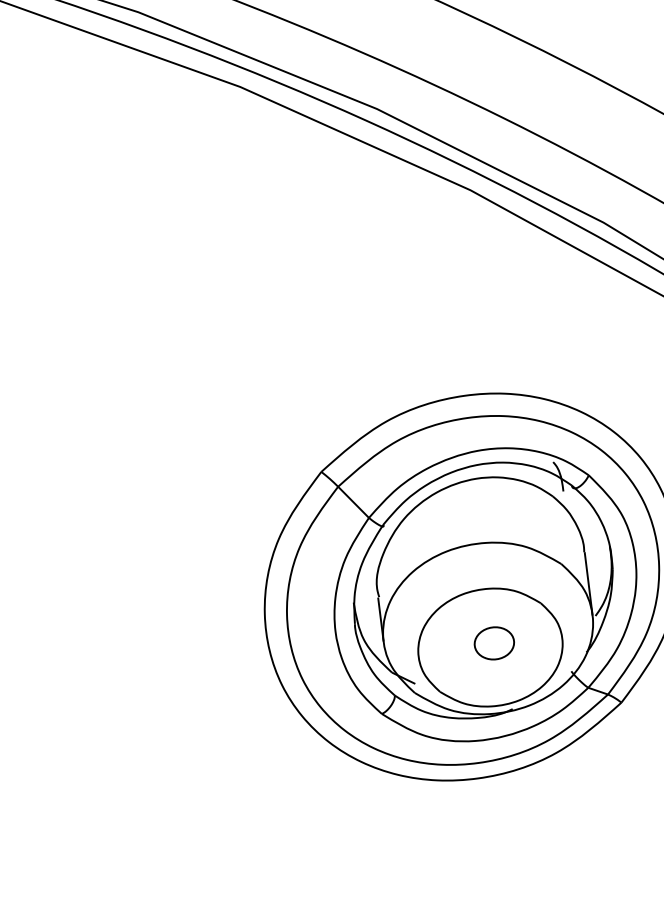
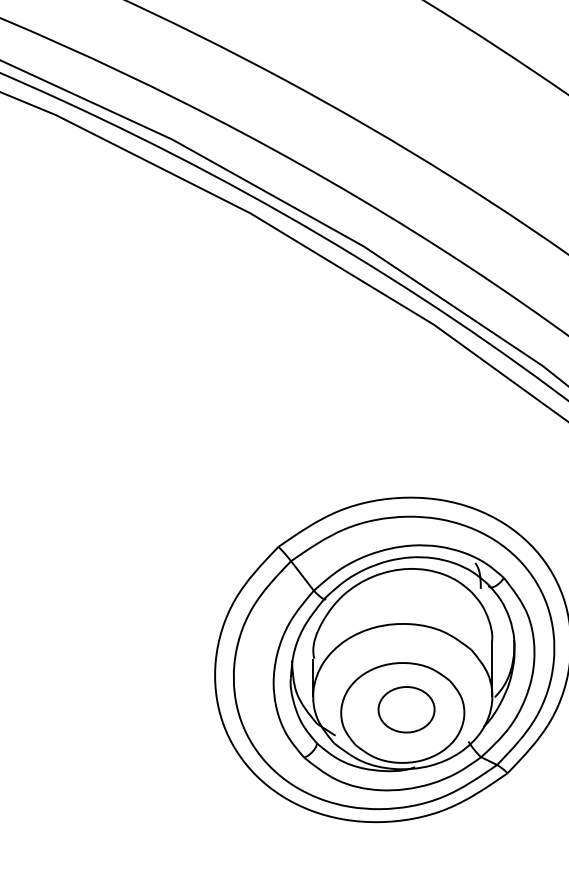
part: (494, 642) -> (406, 709), size x1.67

